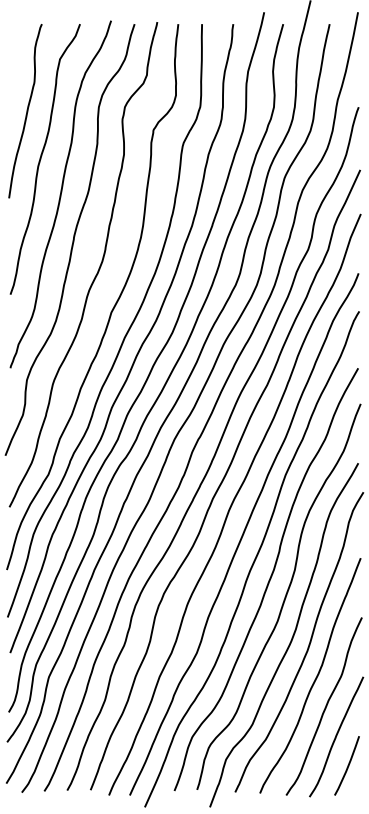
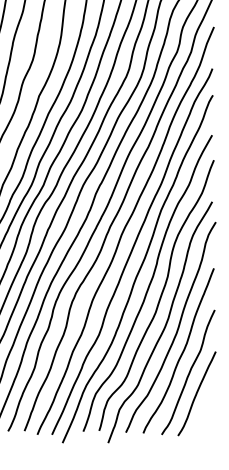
curve: (347, 765) -> (204, 413), removed

